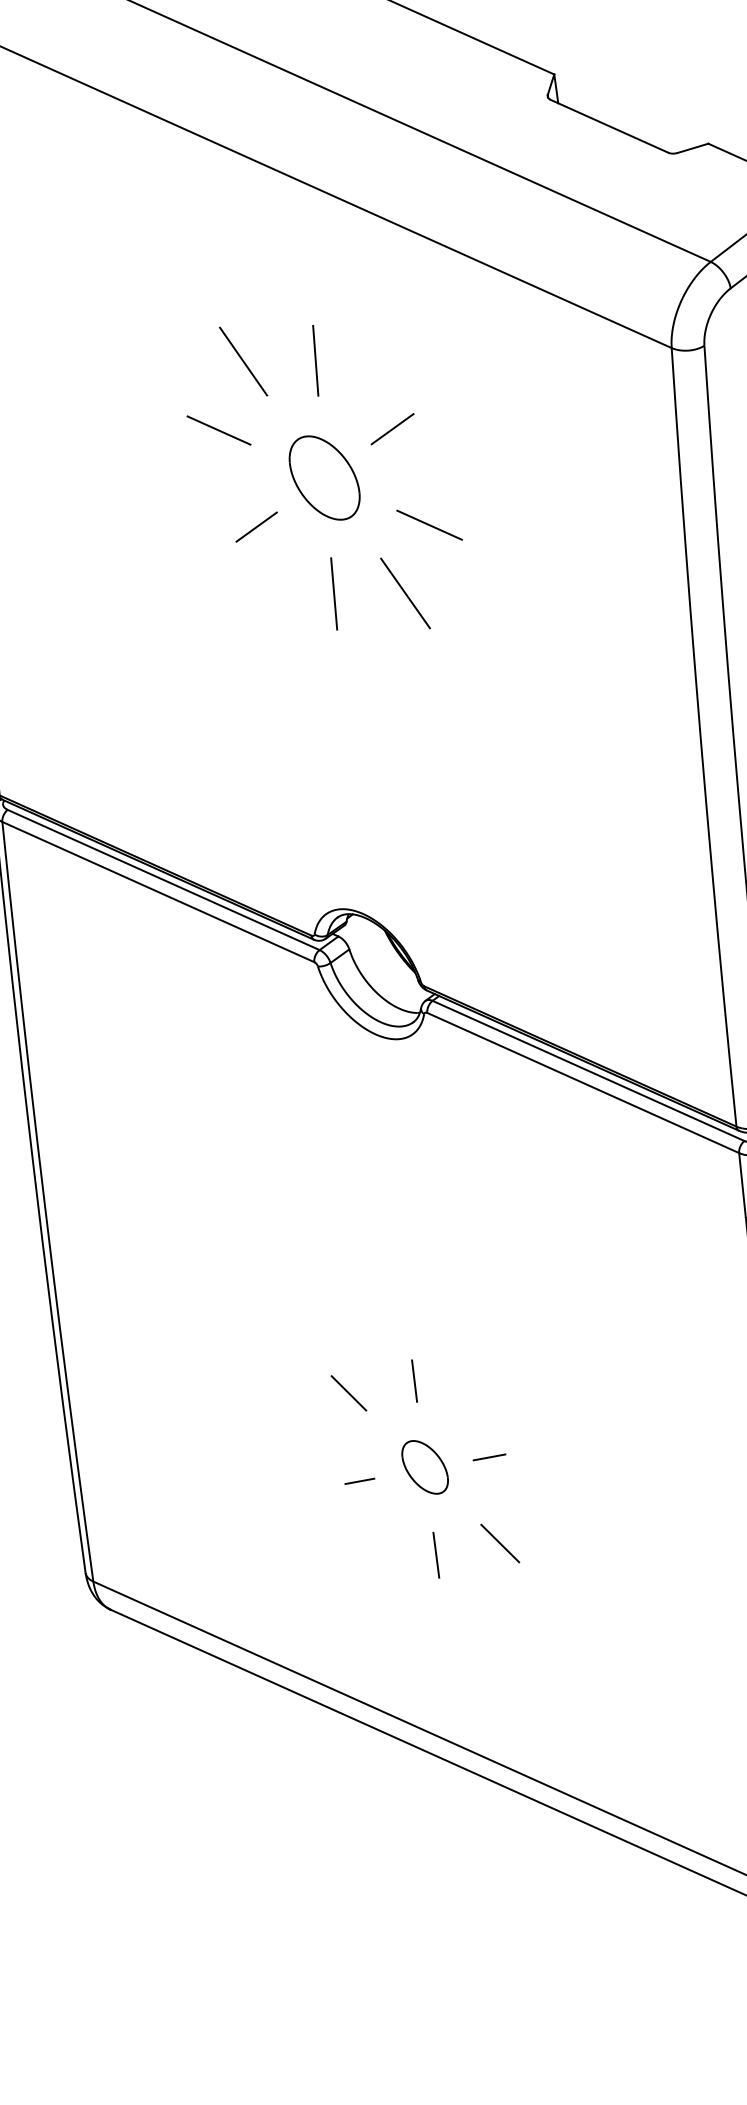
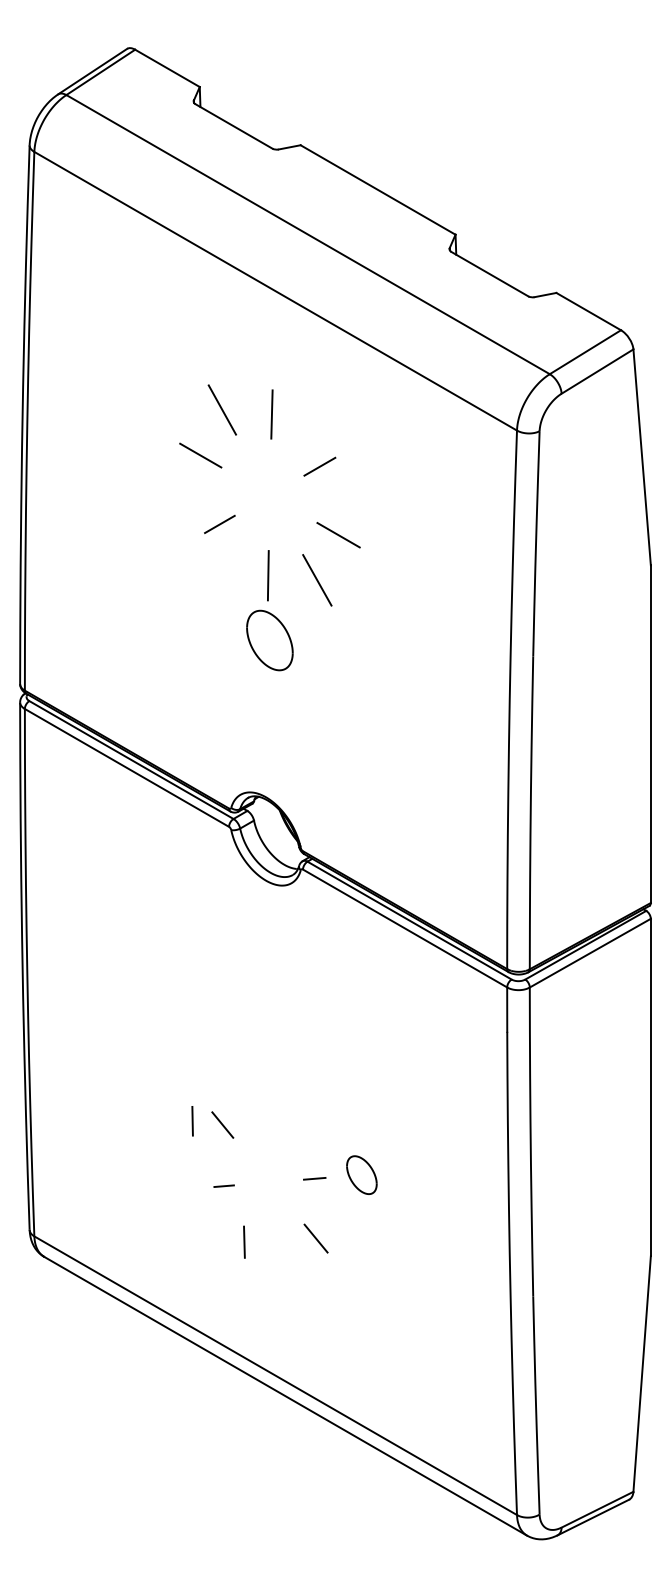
part: (324, 478) -> (269, 640), moved
line: (414, 1381) -> (192, 1121), moved
part: (424, 1466) -> (361, 1174), moved
line: (436, 1554) -> (244, 1241), moved

